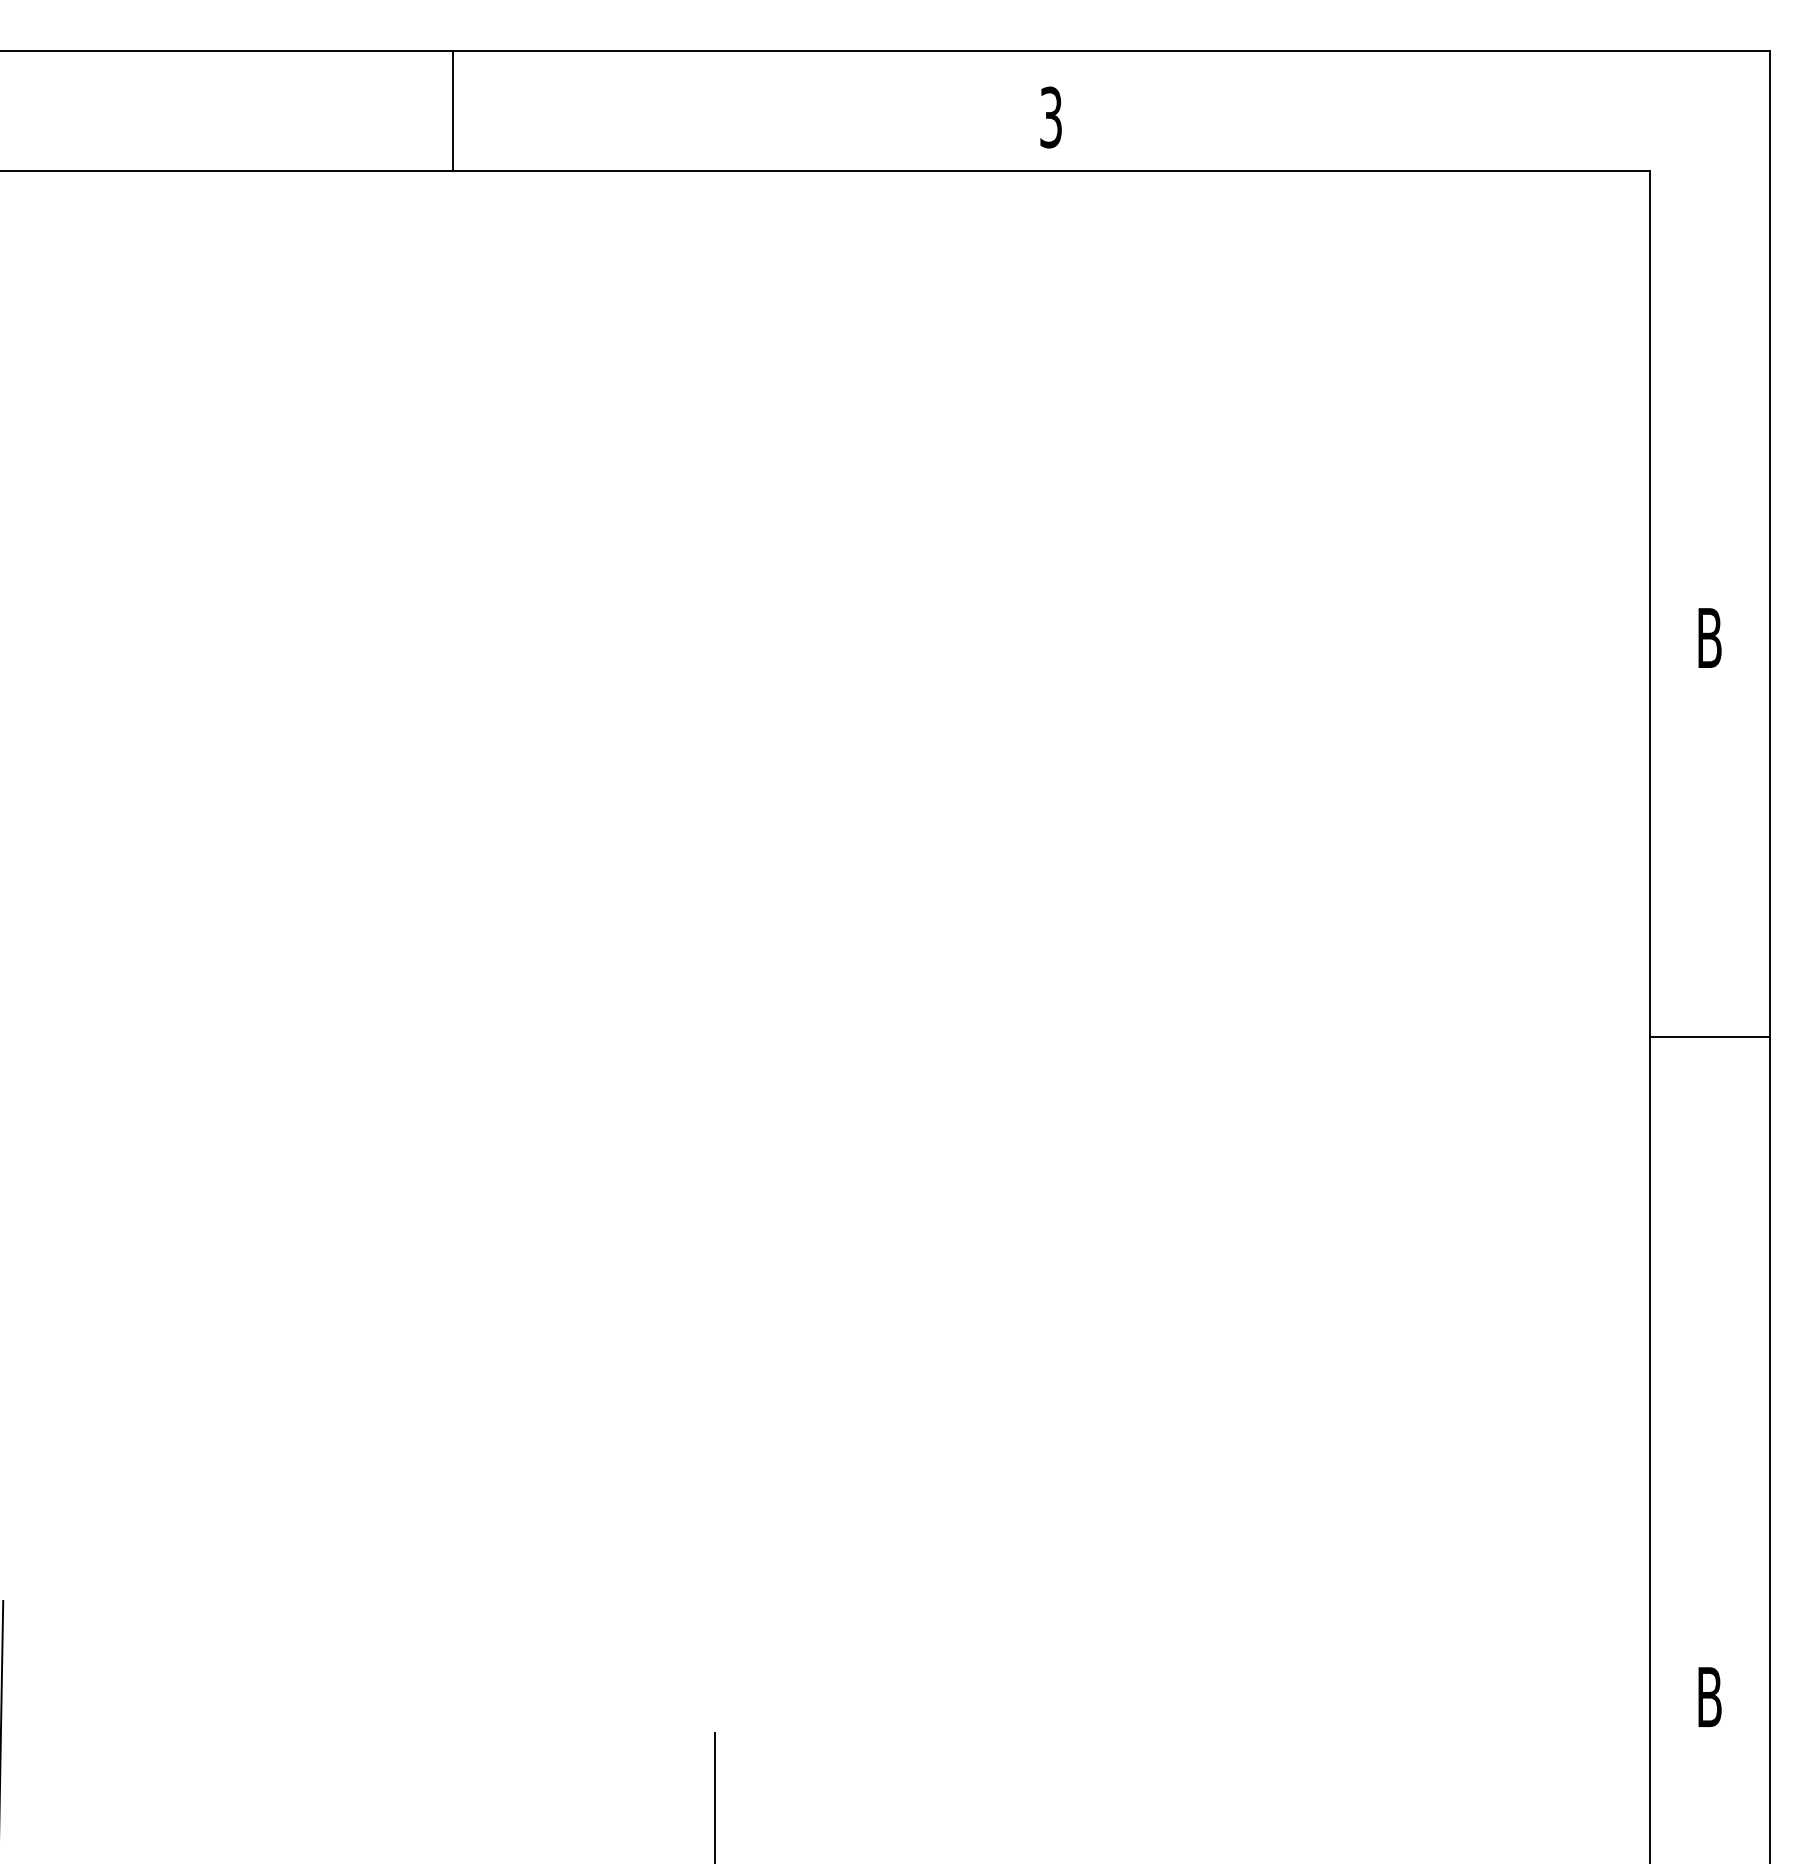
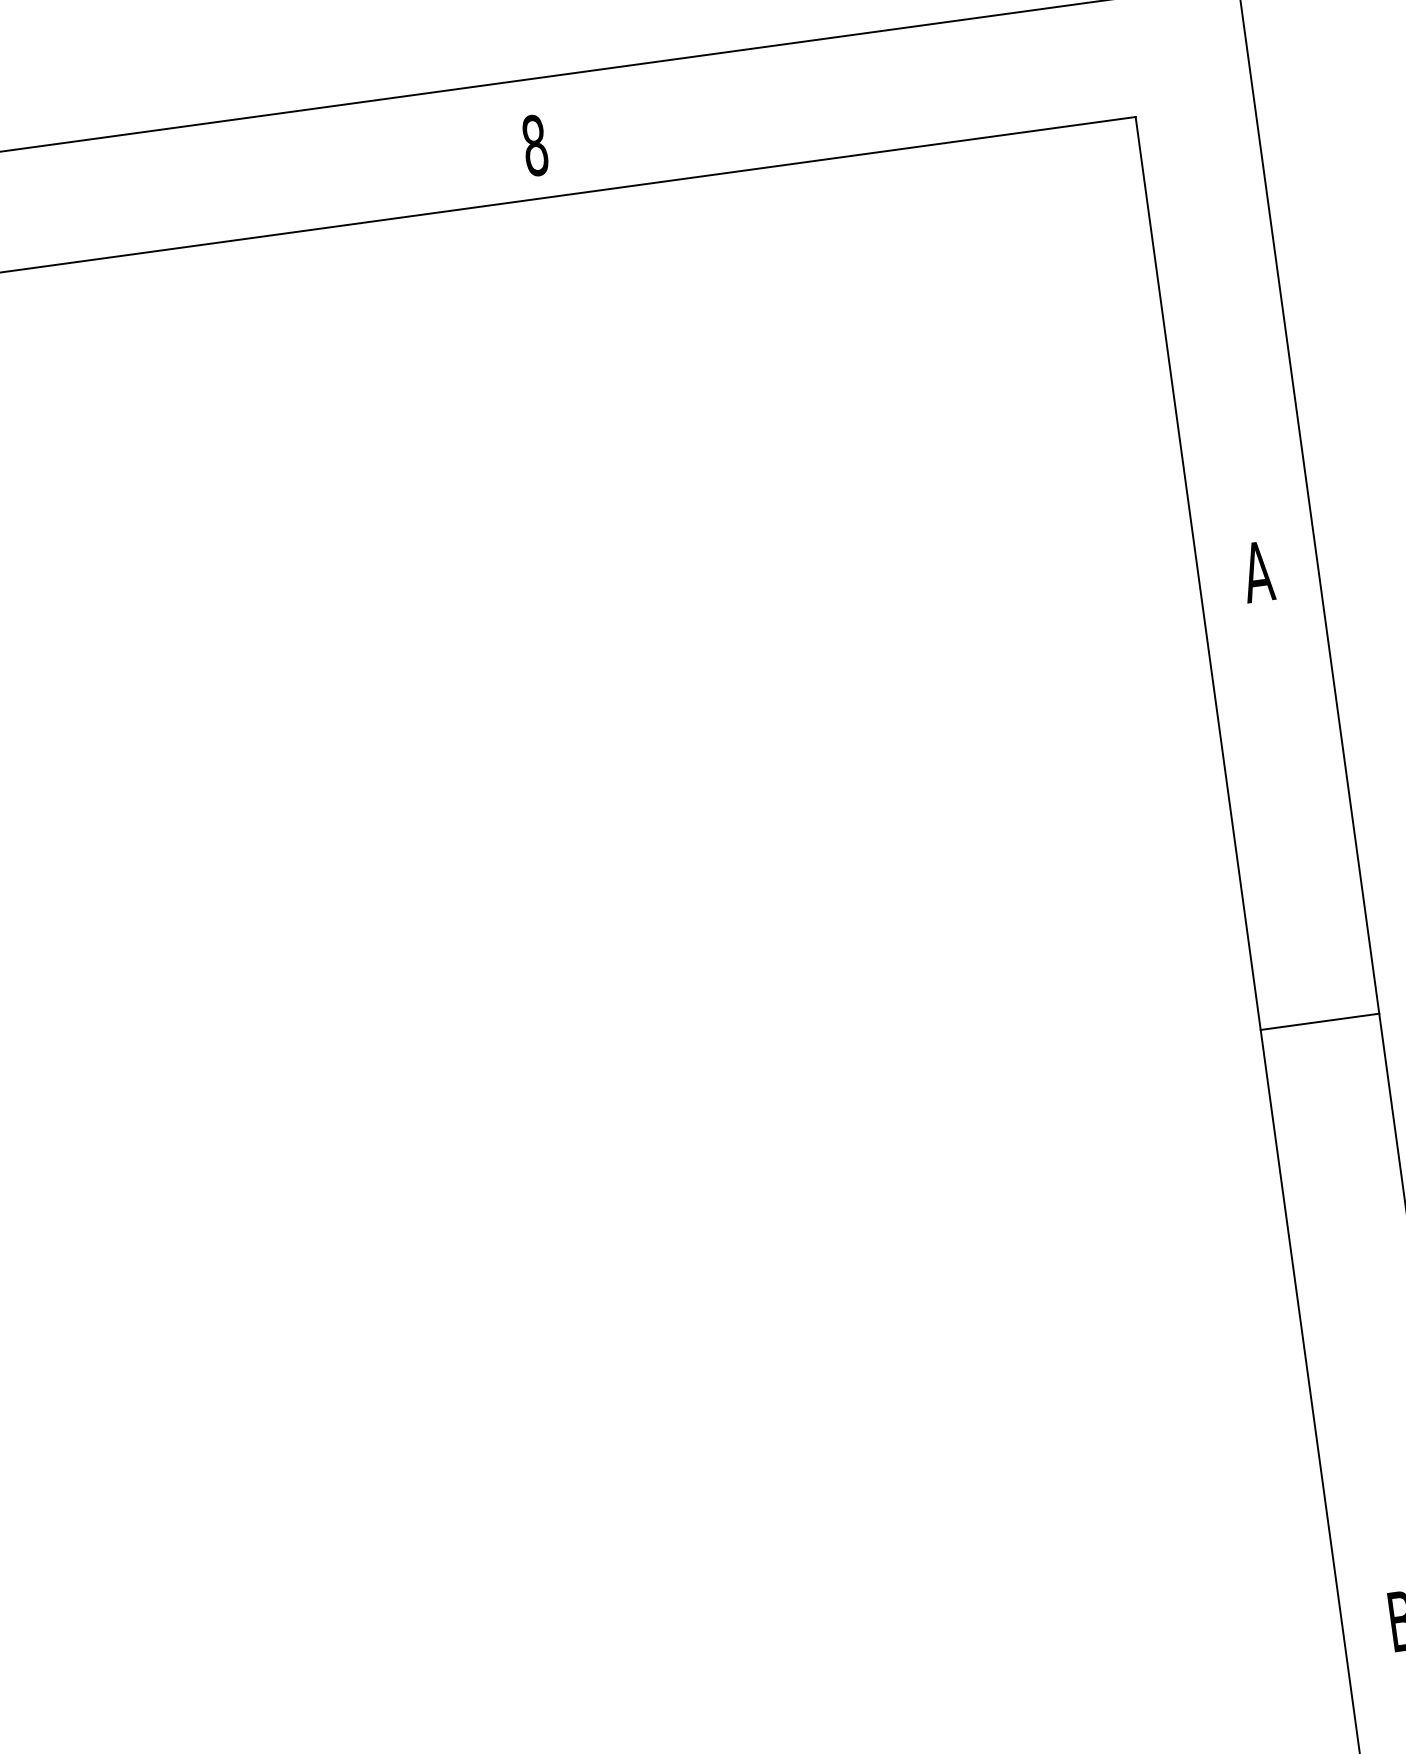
text: (1051, 117) -> (535, 145), 3 -> 8
text: (1709, 637) -> (1257, 571), B -> A
line: (1709, 1037) -> (1319, 1022), moved

